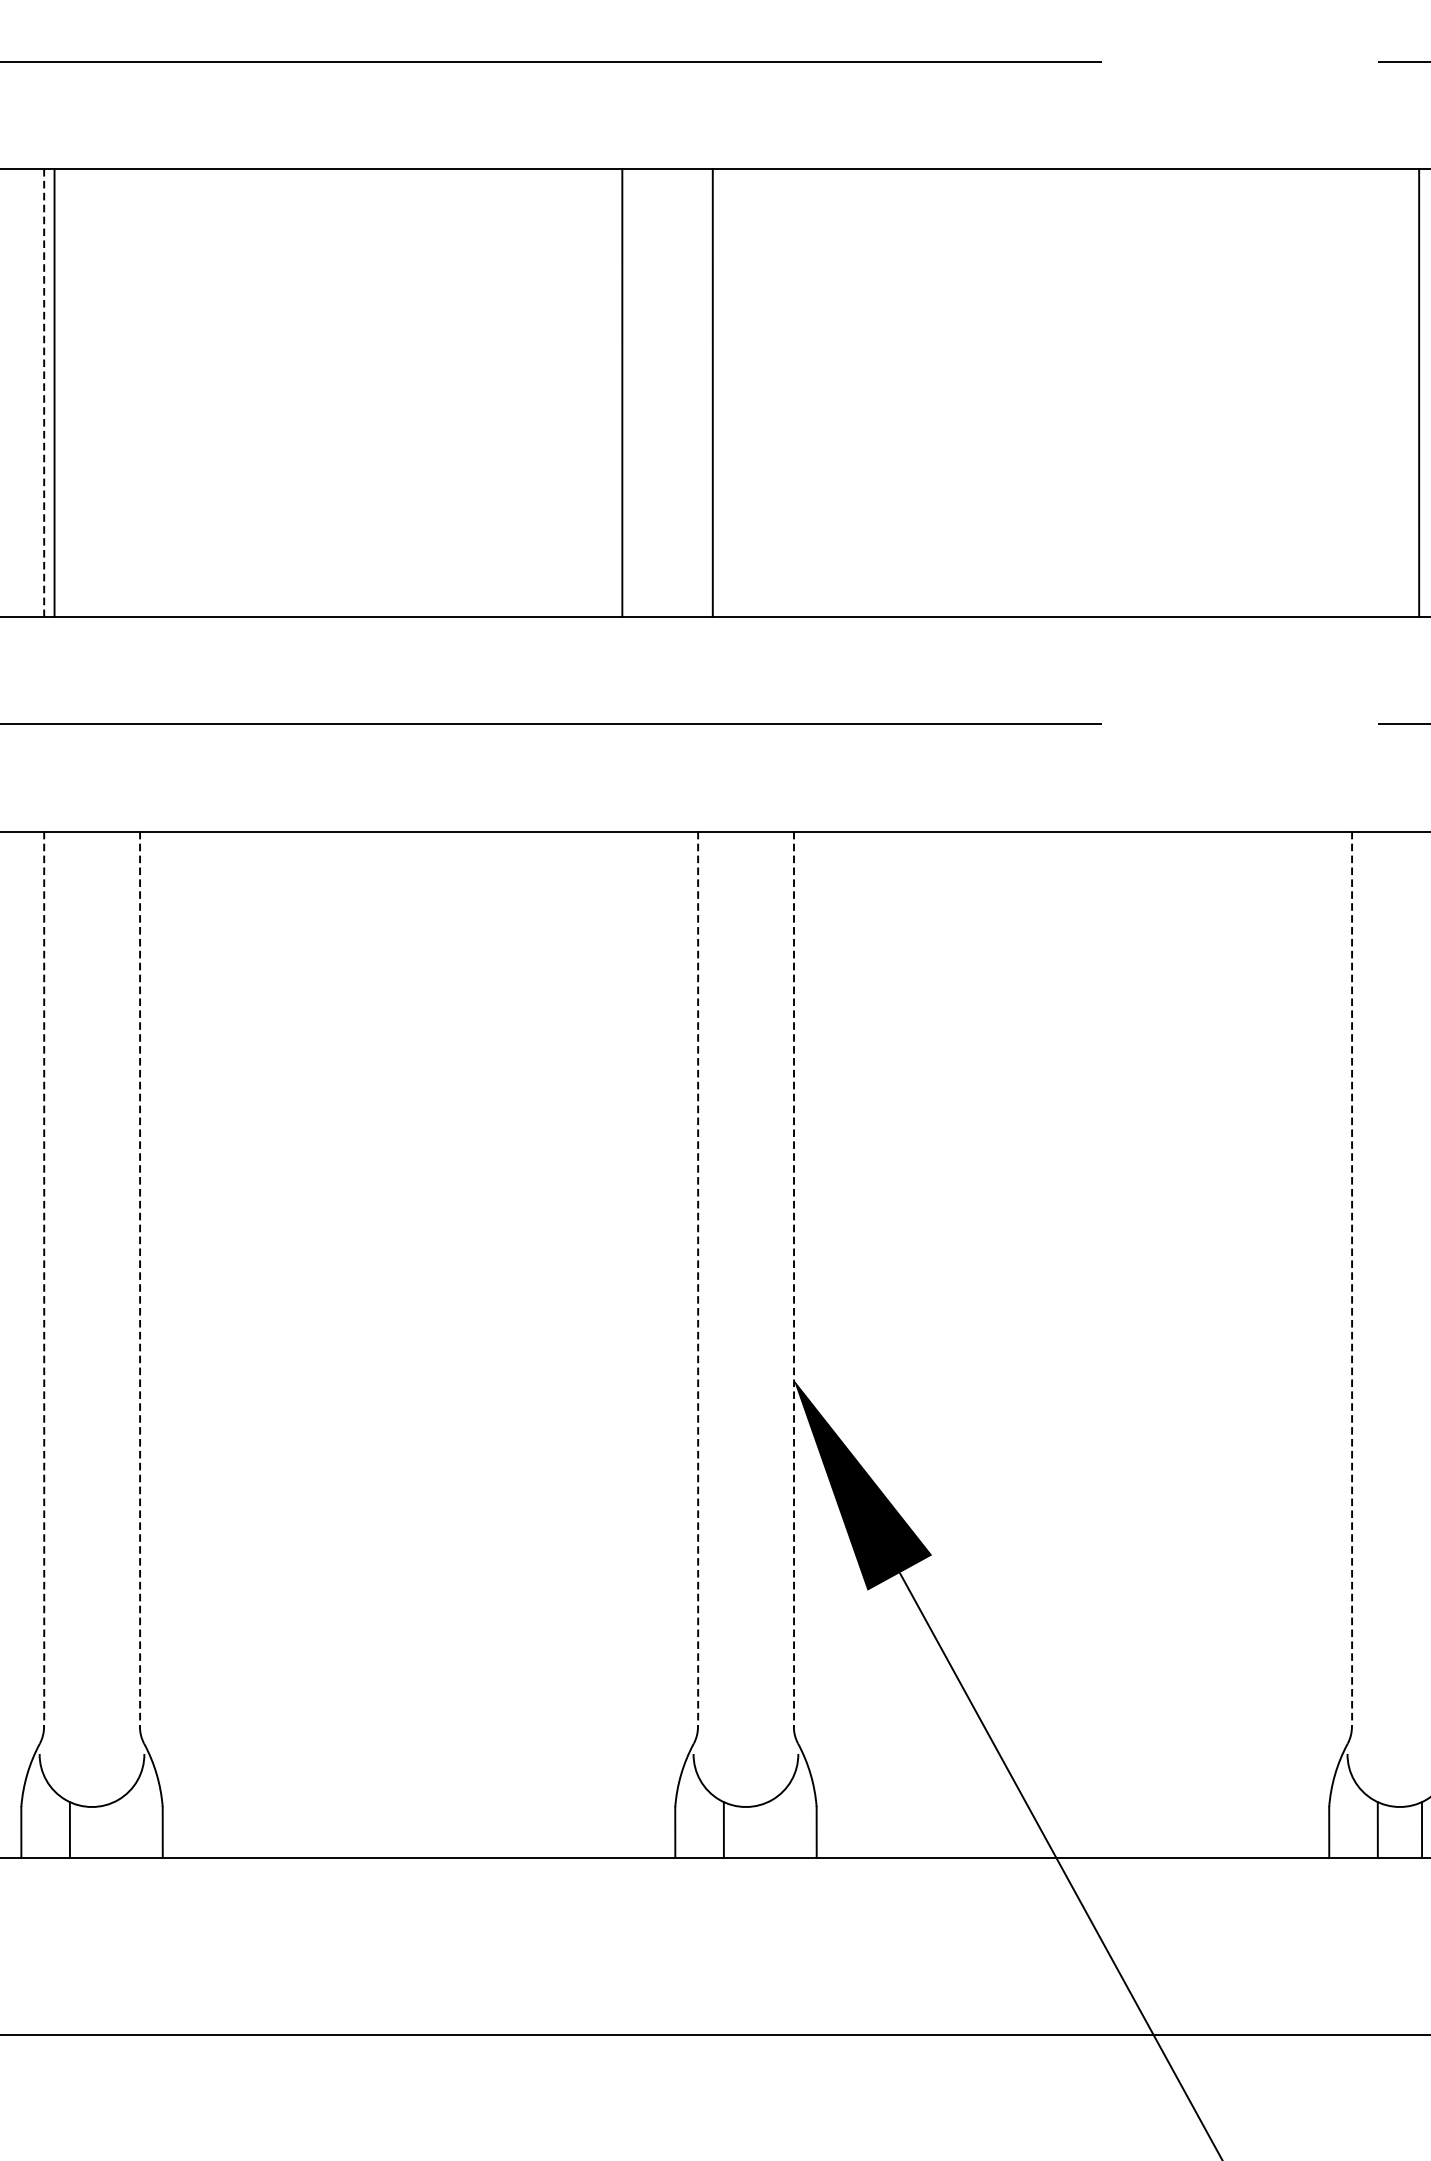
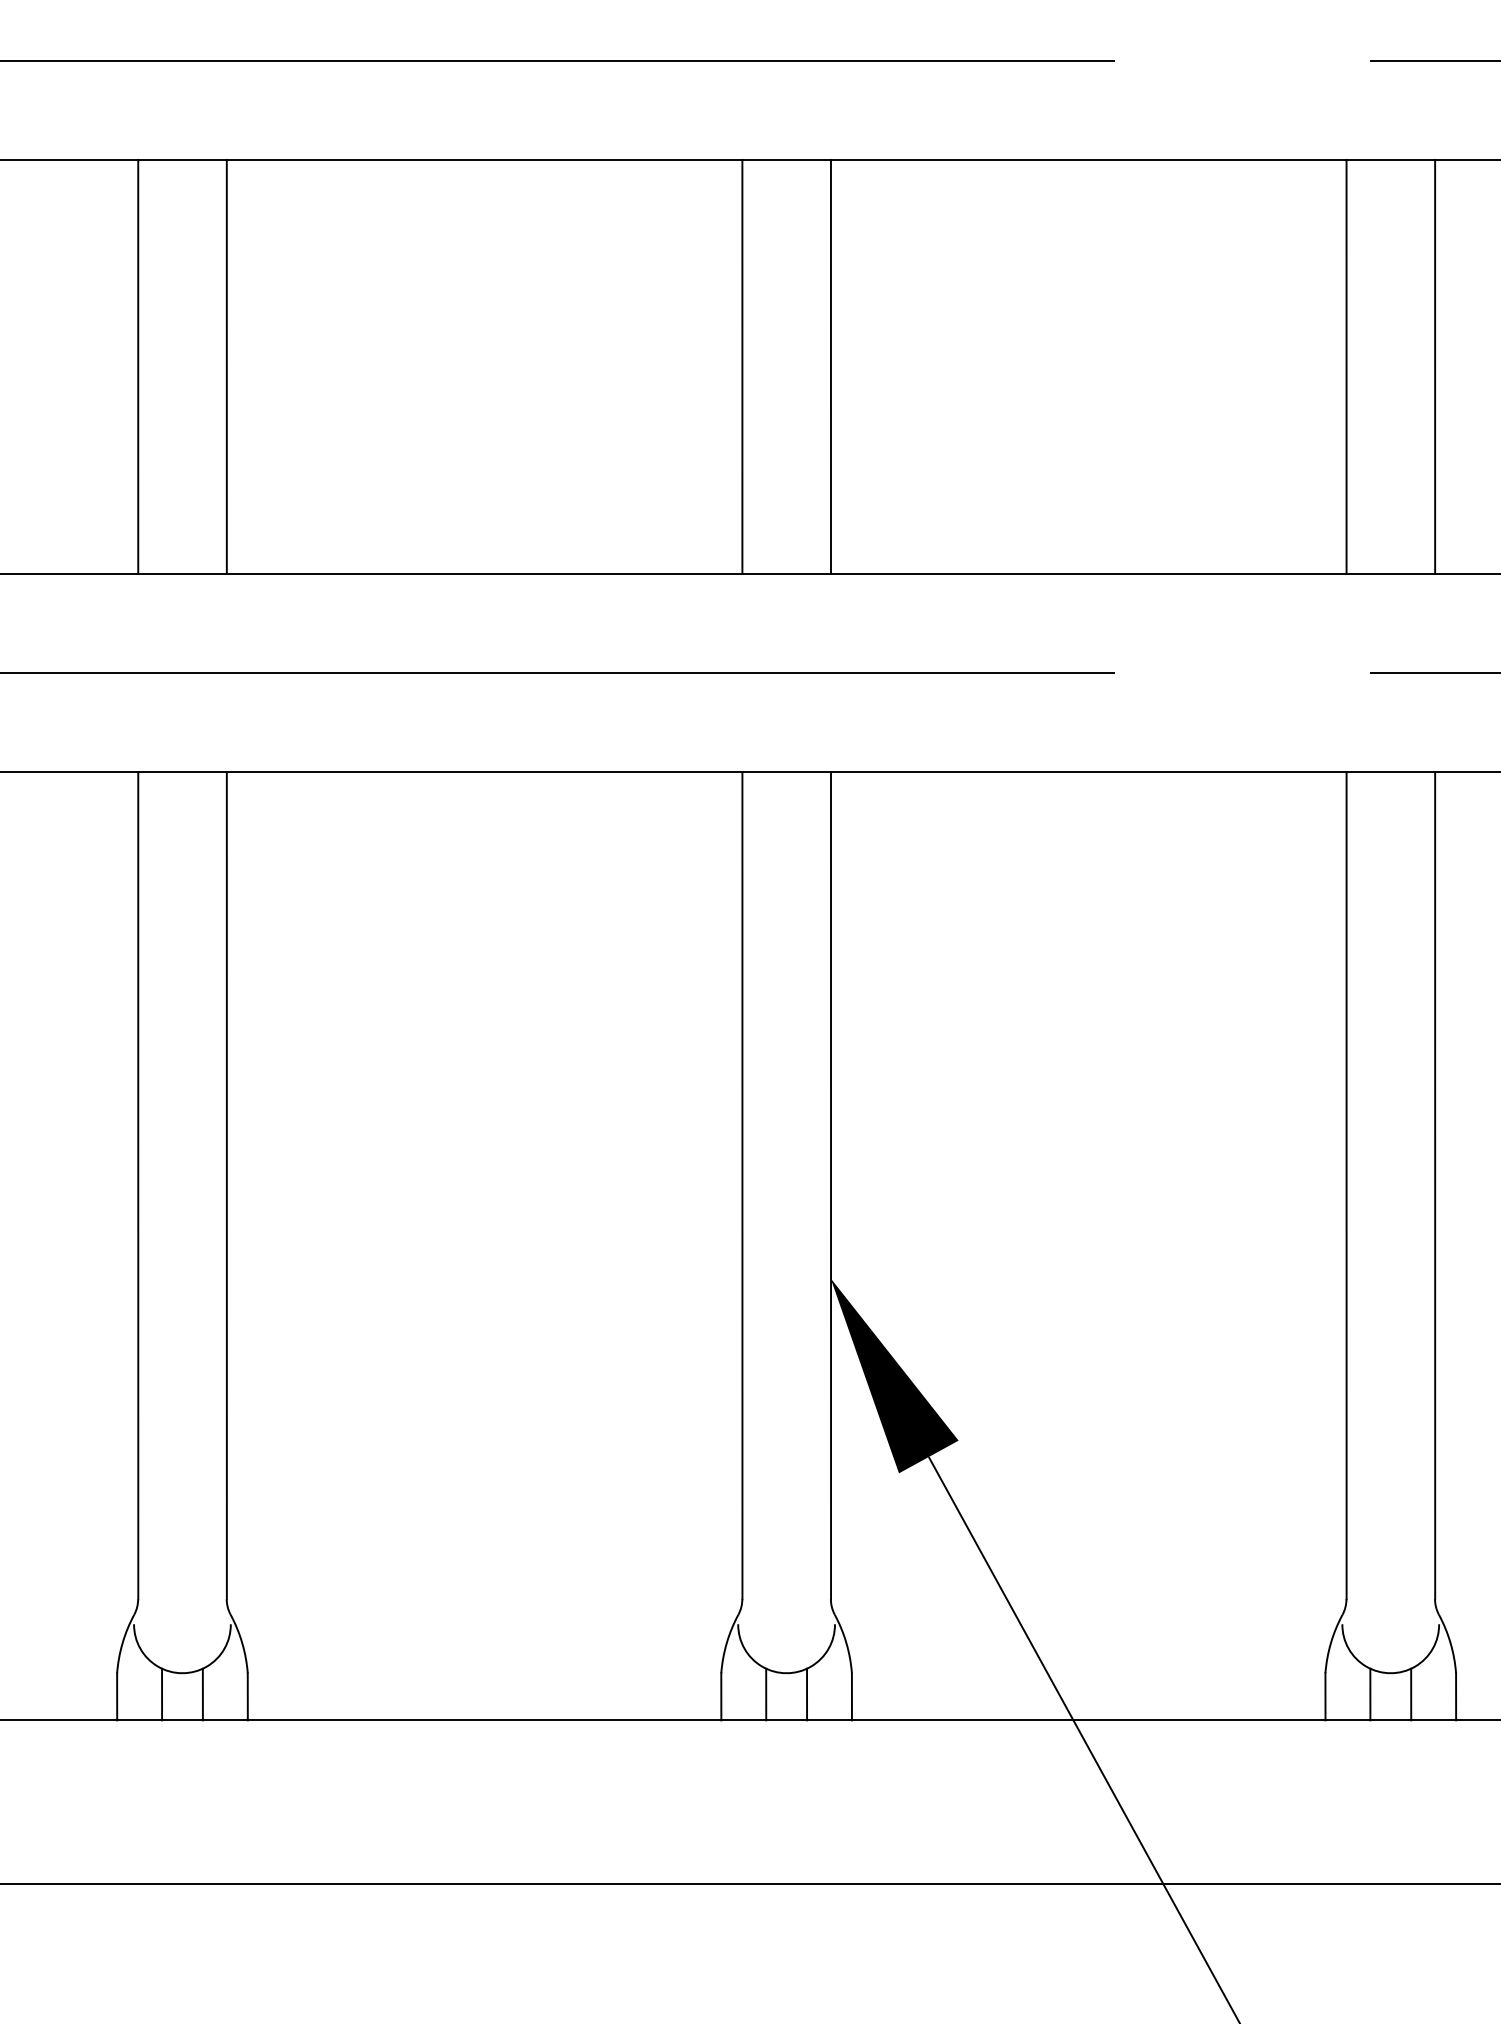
line: (44, 392) -> (138, 366), dashed -> solid
line: (54, 392) -> (226, 366), moved
line: (622, 392) -> (742, 366), moved
line: (712, 392) -> (830, 366), moved
line: (1419, 392) -> (1346, 366), moved
line: (44, 1279) -> (138, 1185), dashed -> solid
line: (139, 1279) -> (226, 1185), dashed -> solid
line: (698, 1279) -> (742, 1185), dashed -> solid
line: (794, 1279) -> (831, 1185), dashed -> solid
line: (1351, 1279) -> (1346, 1185), dashed -> solid
line: (113, 1830) -> (202, 1694), added
line: (768, 1830) -> (807, 1694), added

